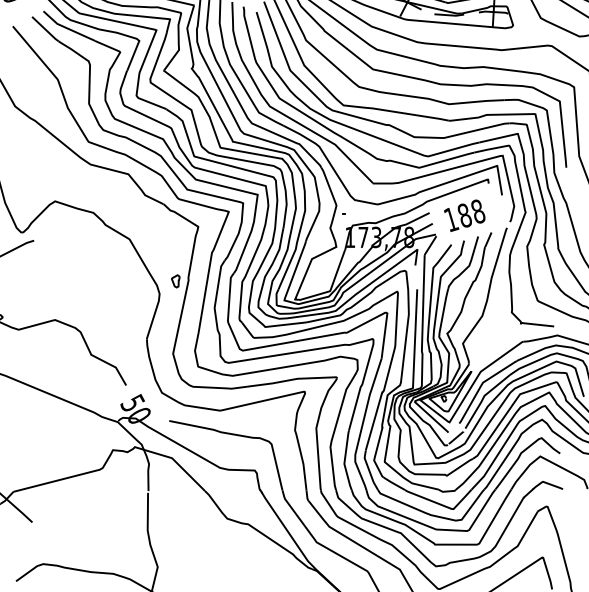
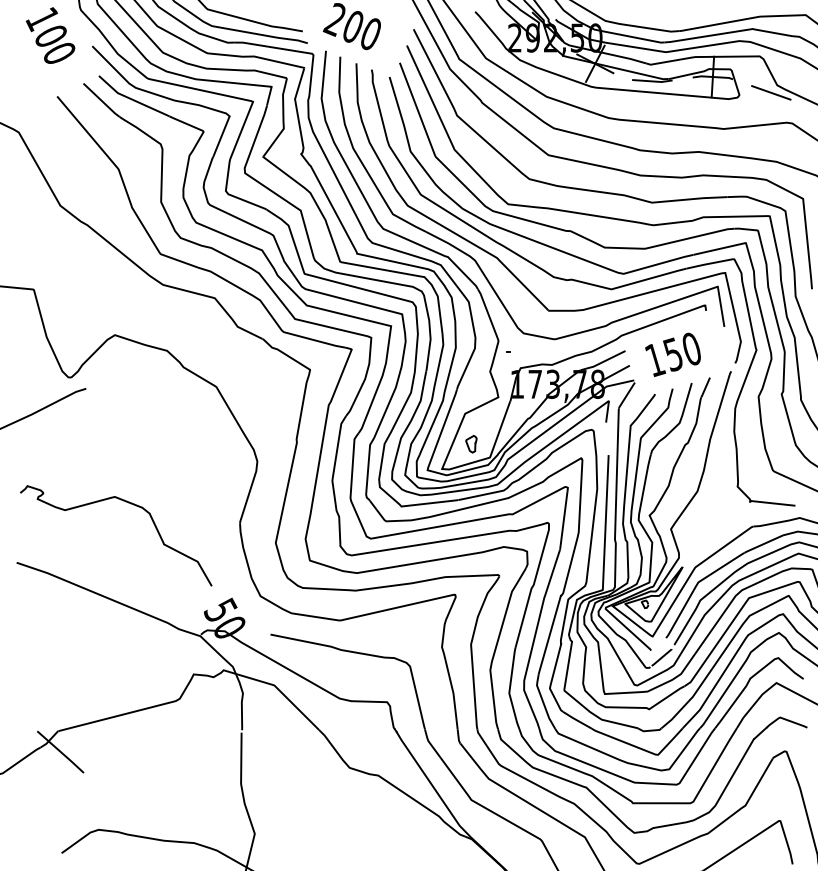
line: (536, 23) -> (771, 92), added
text: (471, 213) -> (682, 351), 188 -> 150
curve: (174, 283) -> (469, 446), moved

